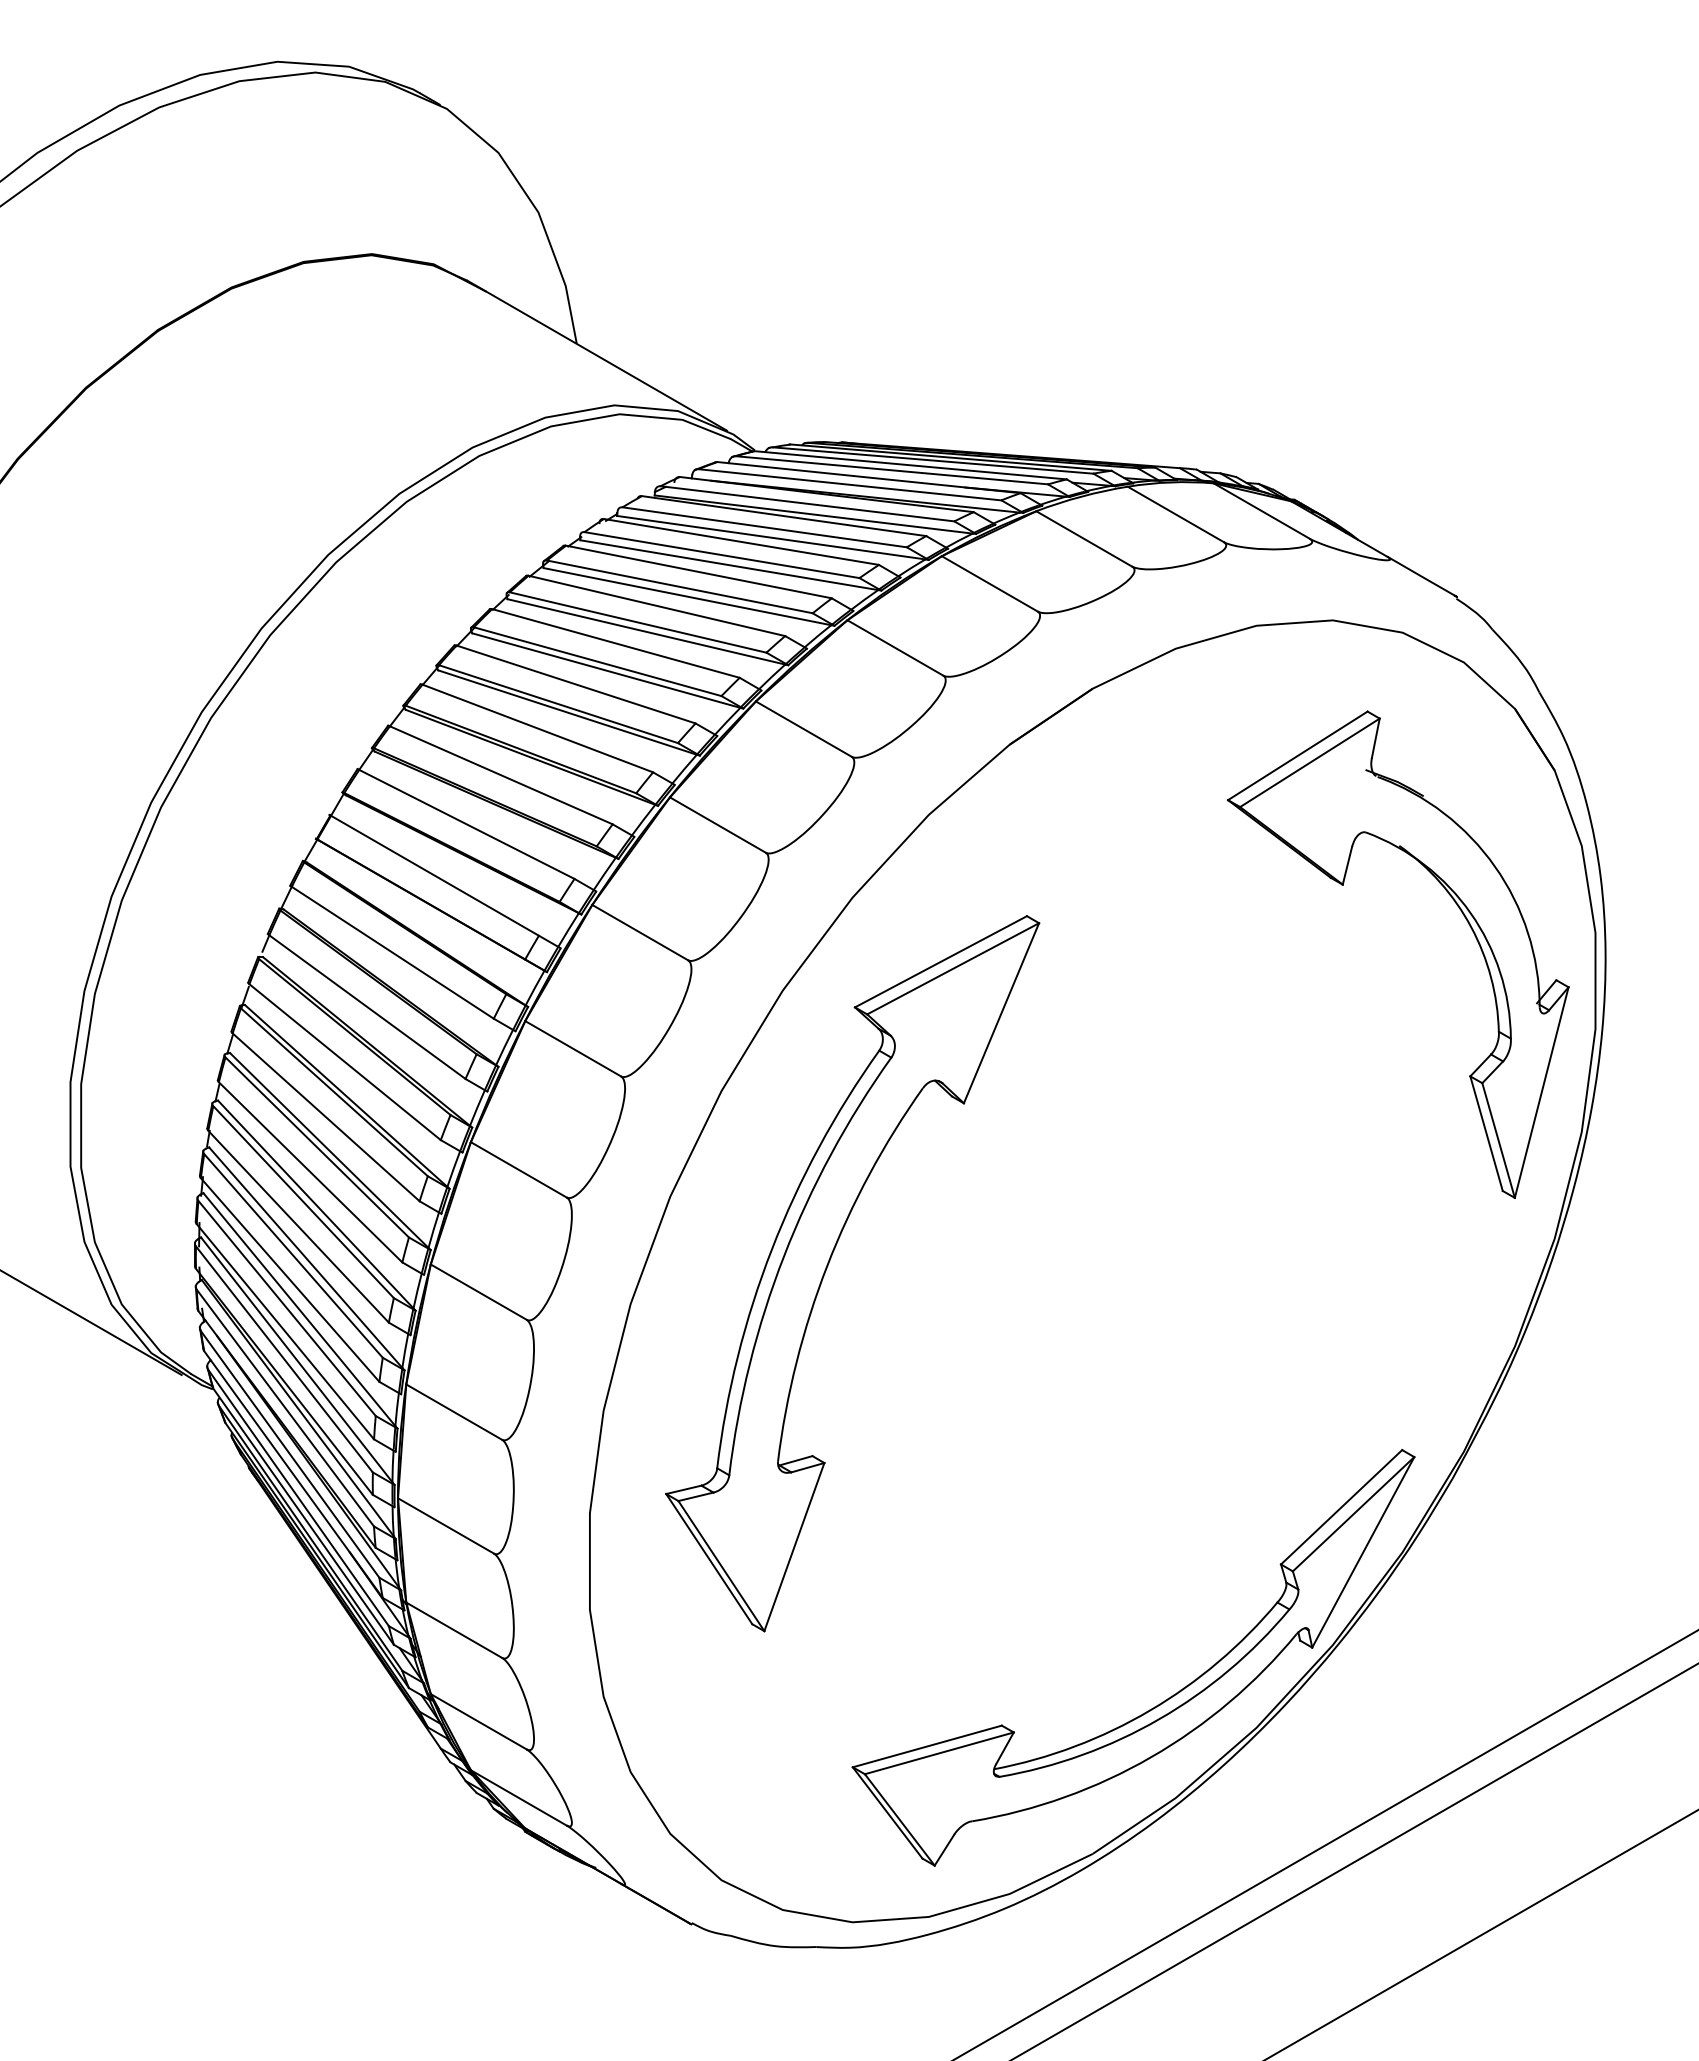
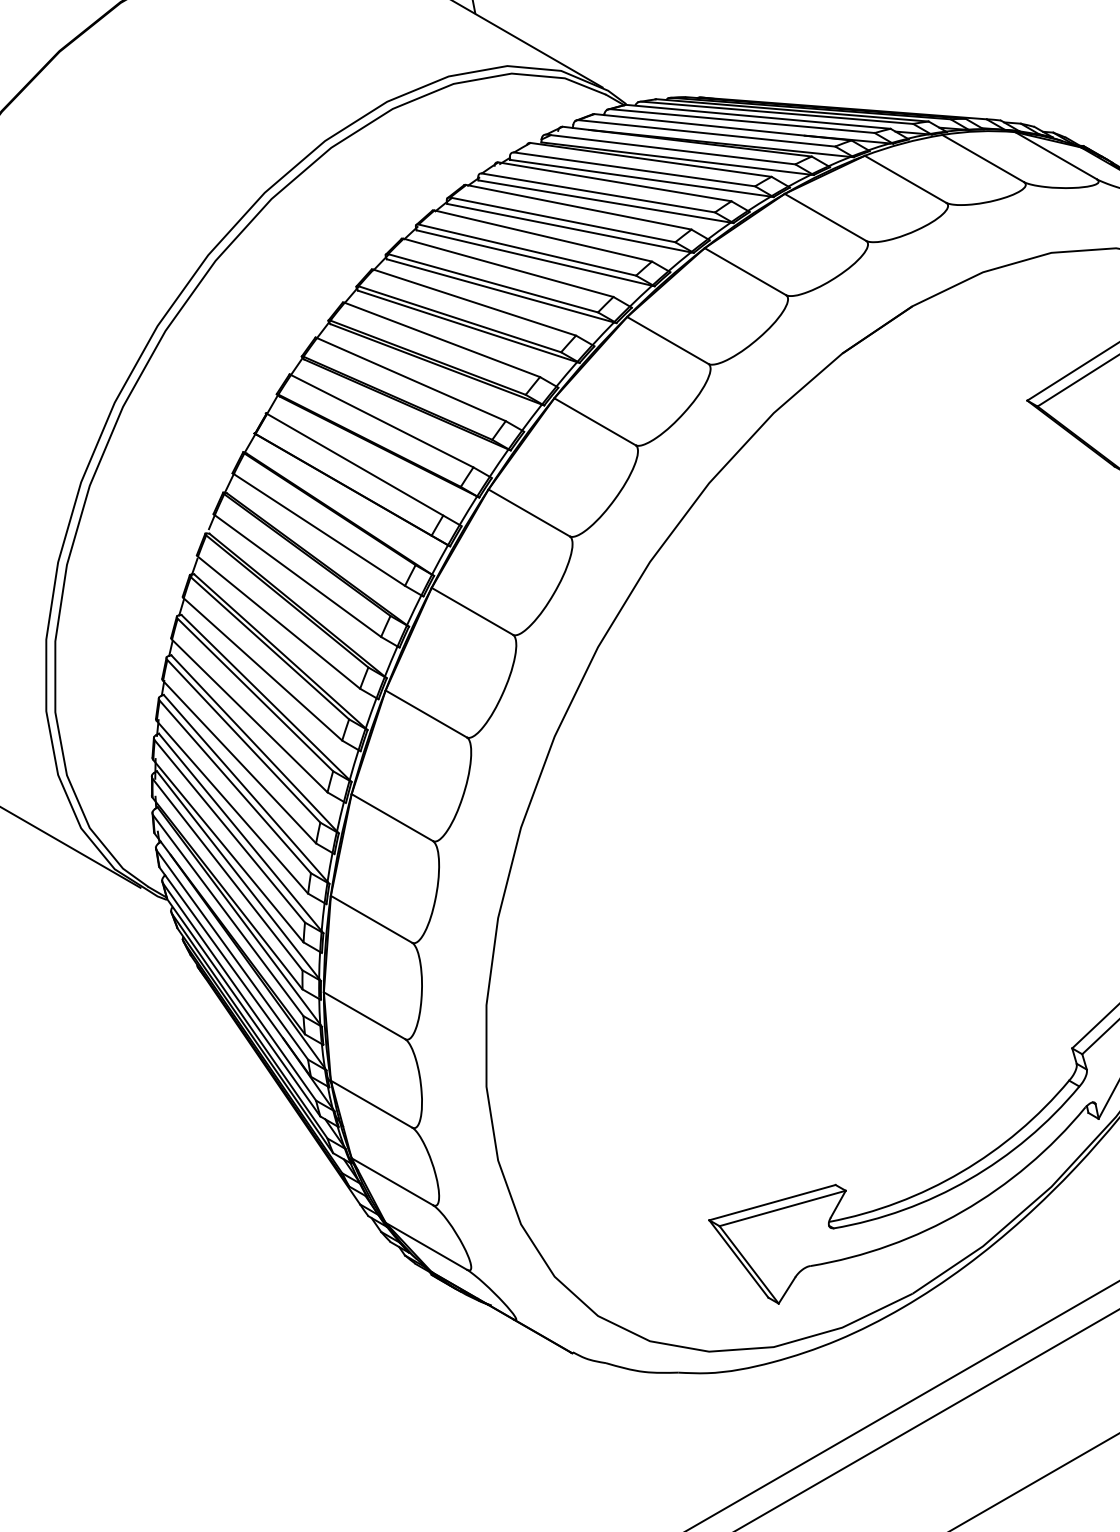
part: (828, 1266) -> (688, 795), removed

